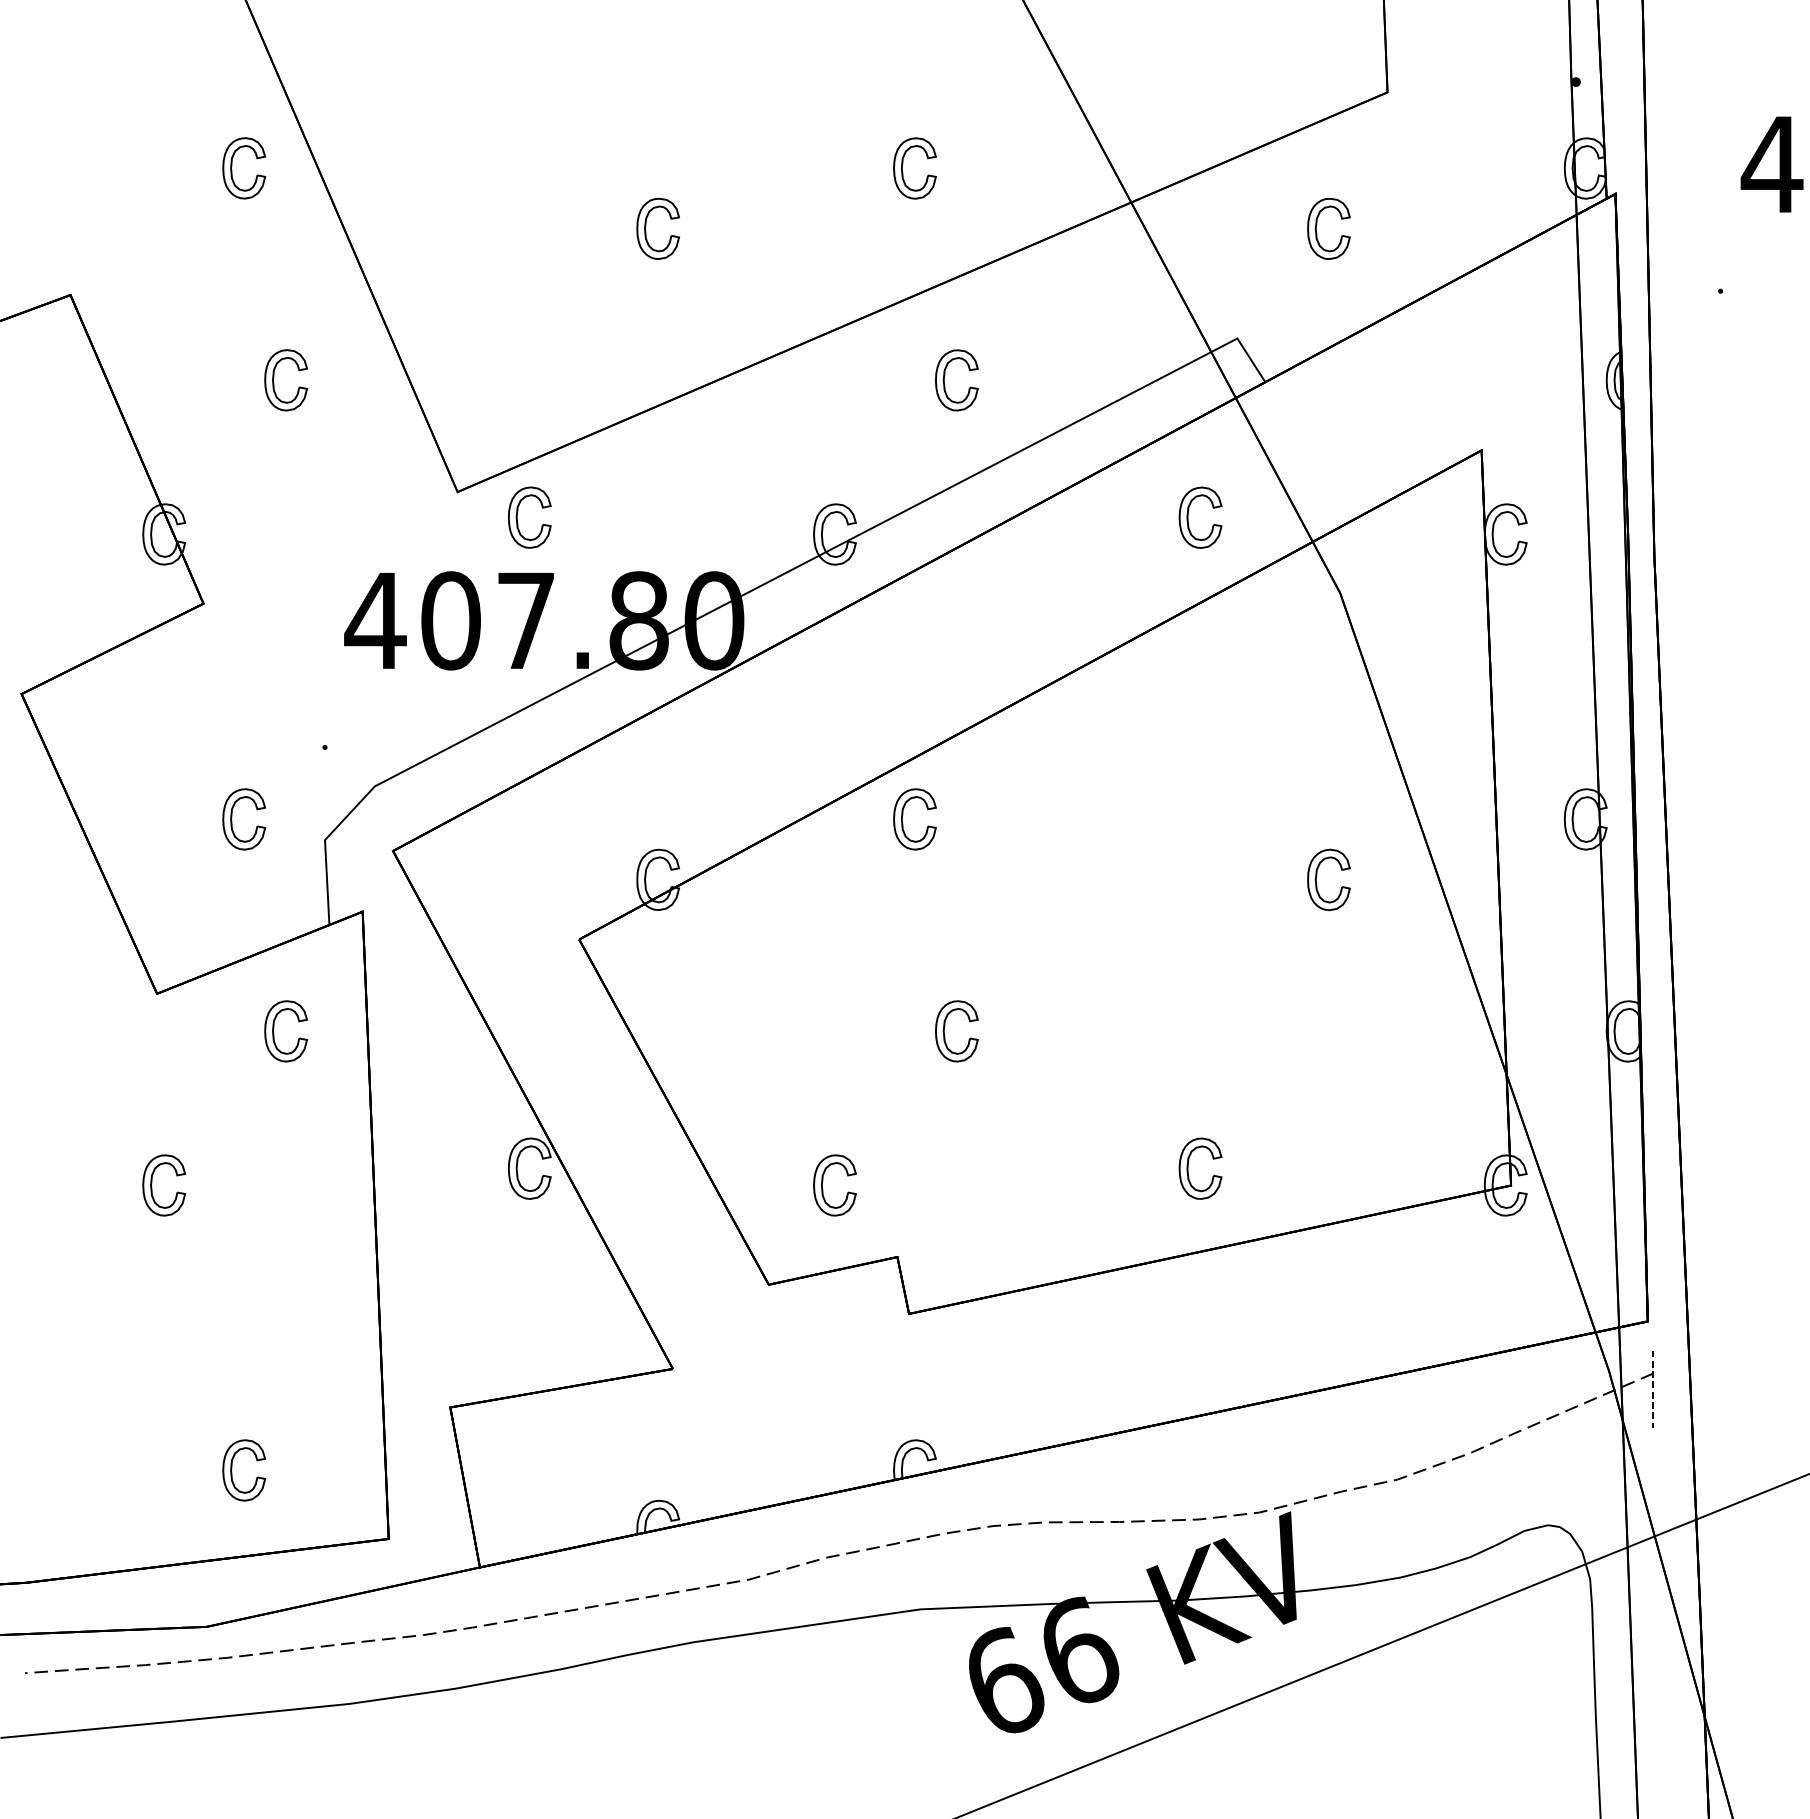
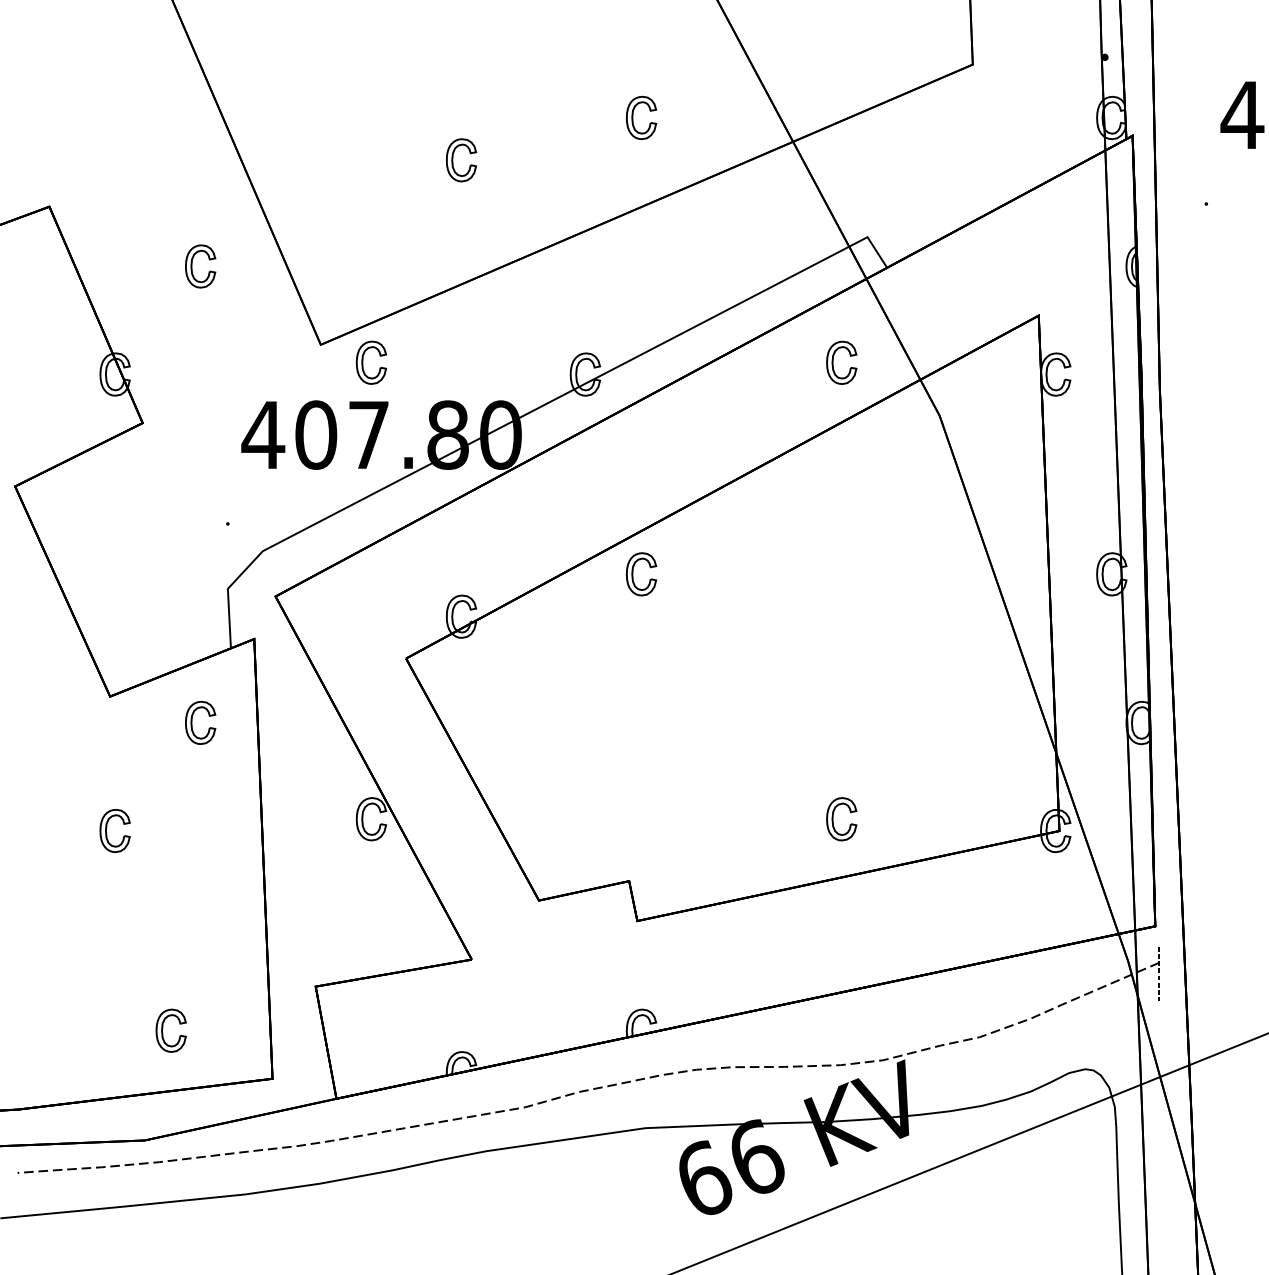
part: (232, 169) -> (163, 118), removed
part: (1317, 224) -> (923, 157), removed
part: (944, 380) -> (662, 266), removed
part: (232, 820) -> (163, 575), removed
part: (1317, 875) -> (923, 613), removed
part: (944, 1031) -> (662, 723), removed
part: (823, 1181) -> (577, 828), removed

